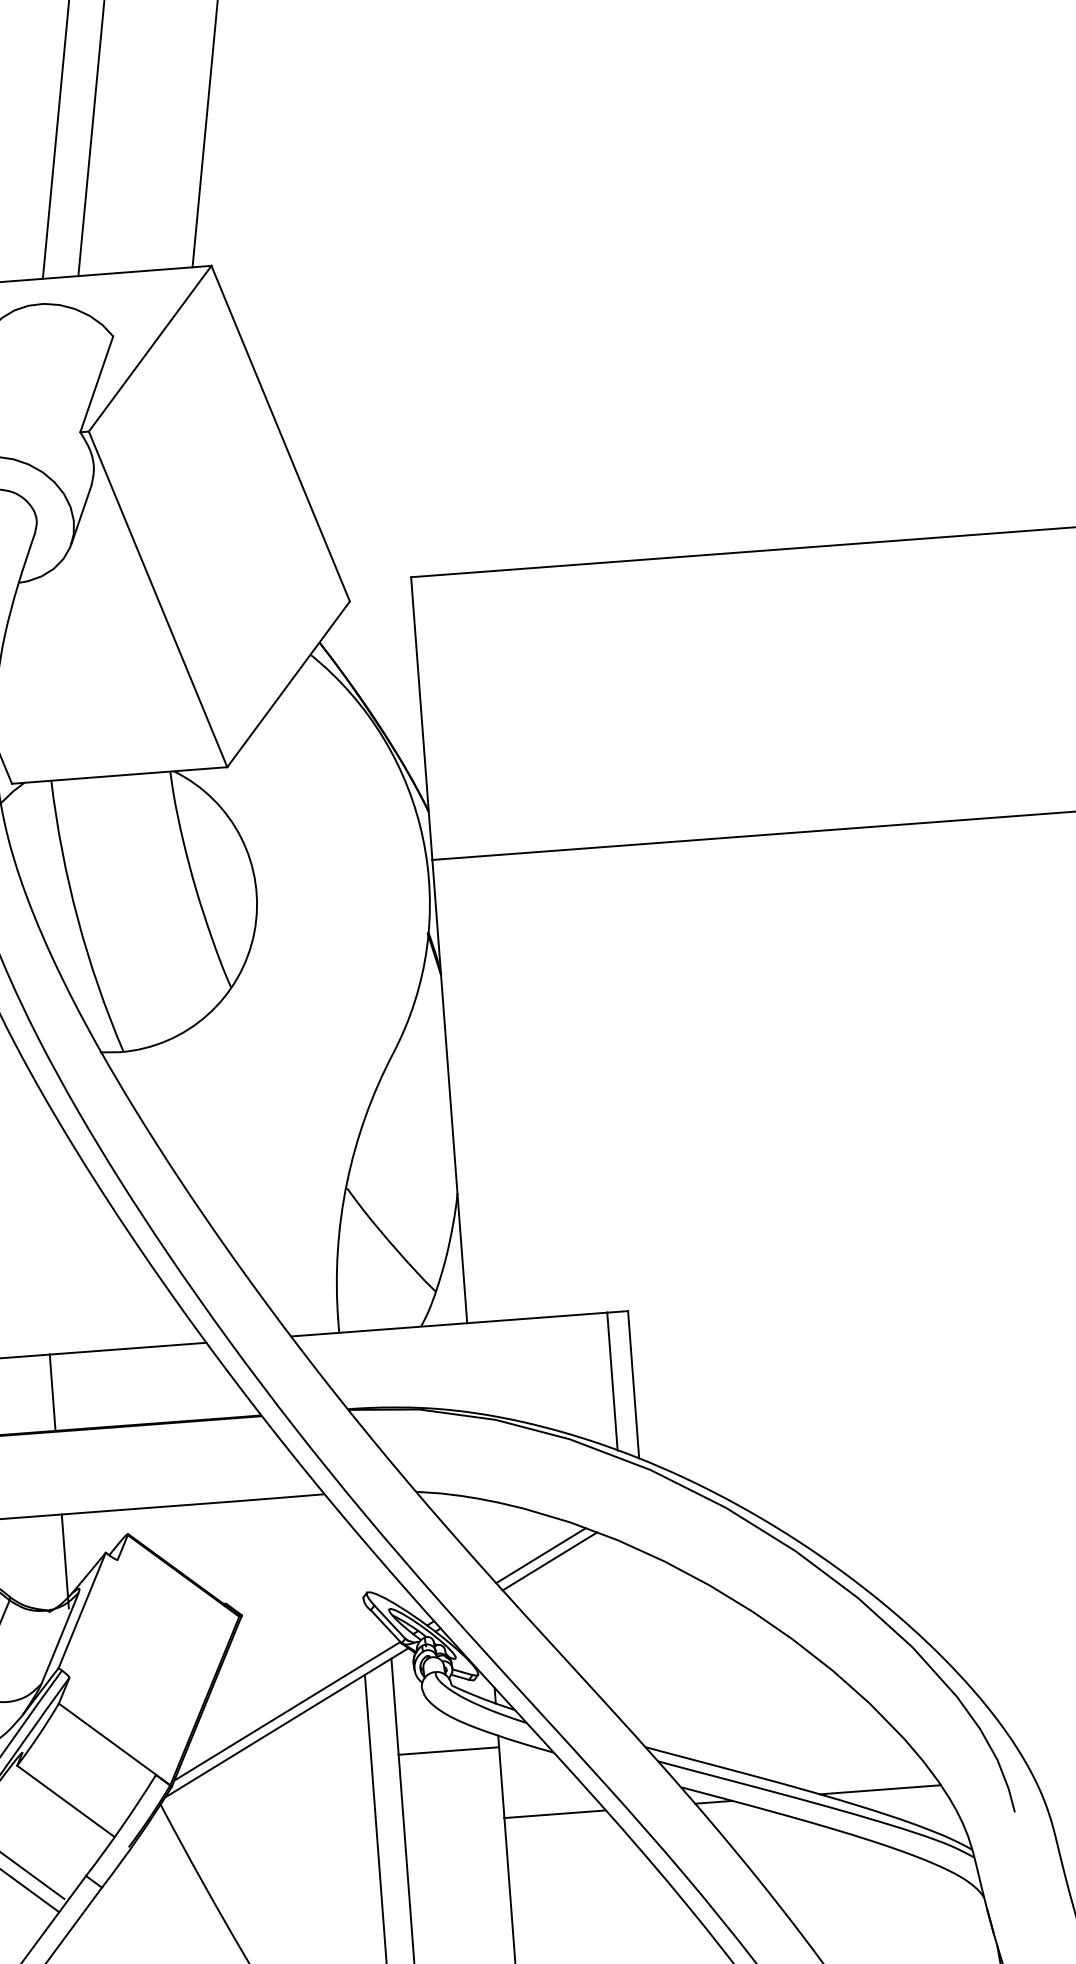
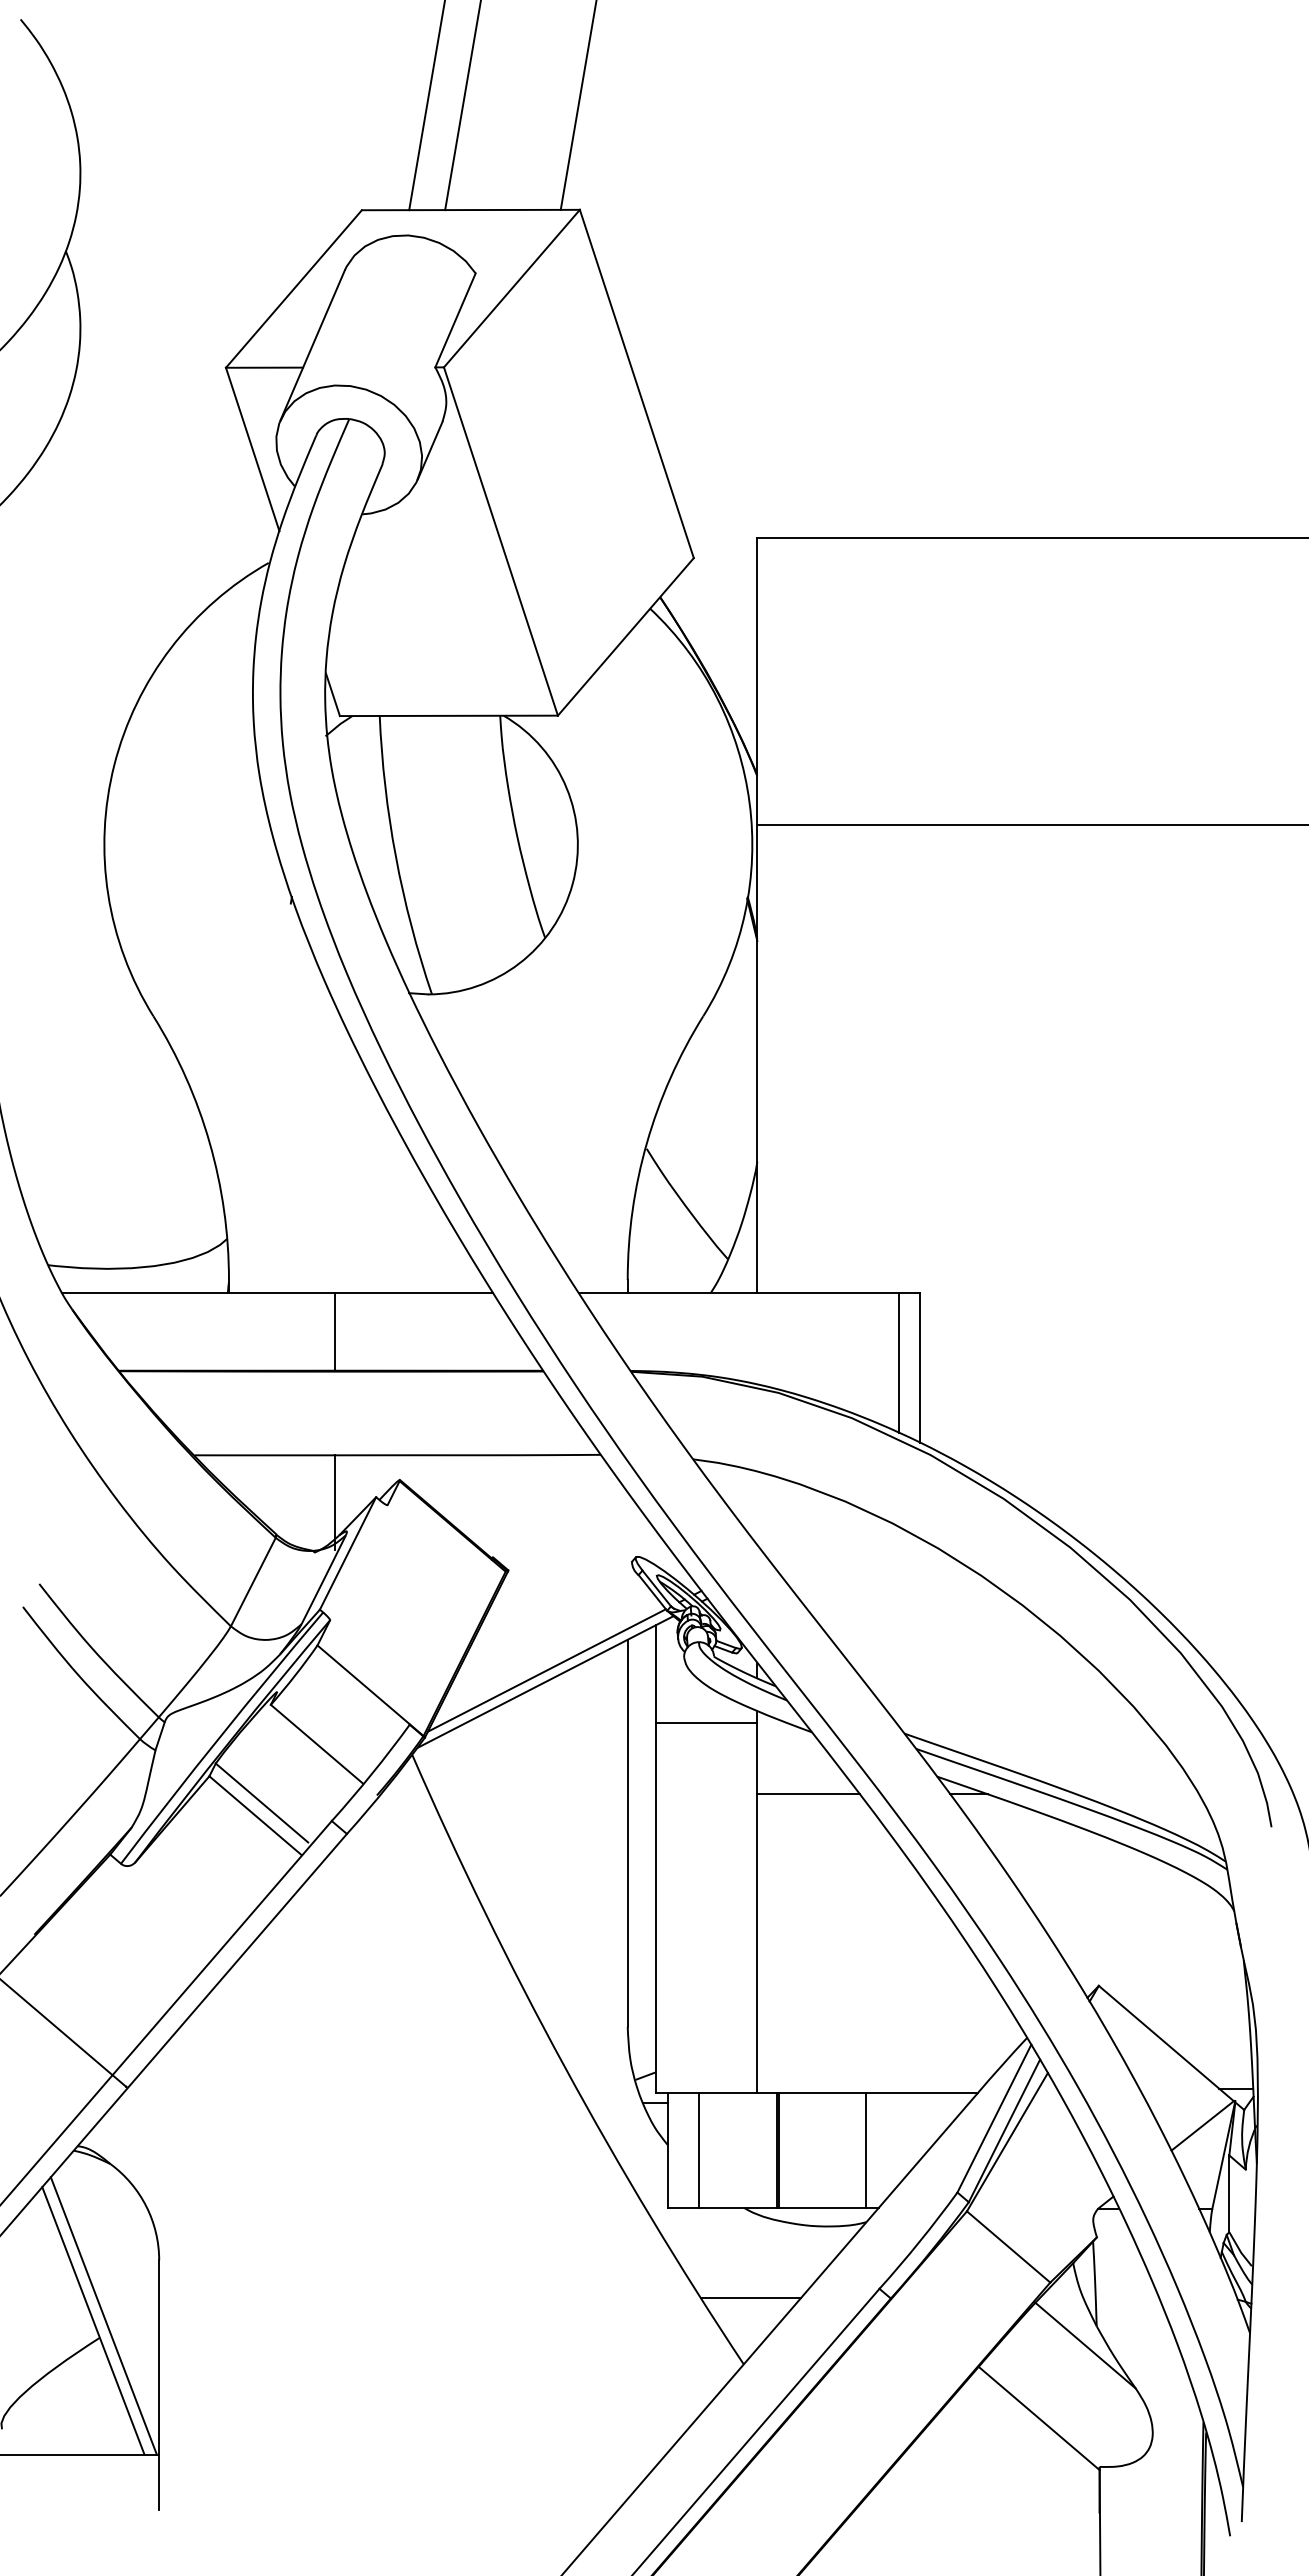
line: (540, 1555) -> (813, 1532), removed
line: (549, 1561) -> (822, 1539), removed
line: (880, 1789) -> (1137, 1794), removed

